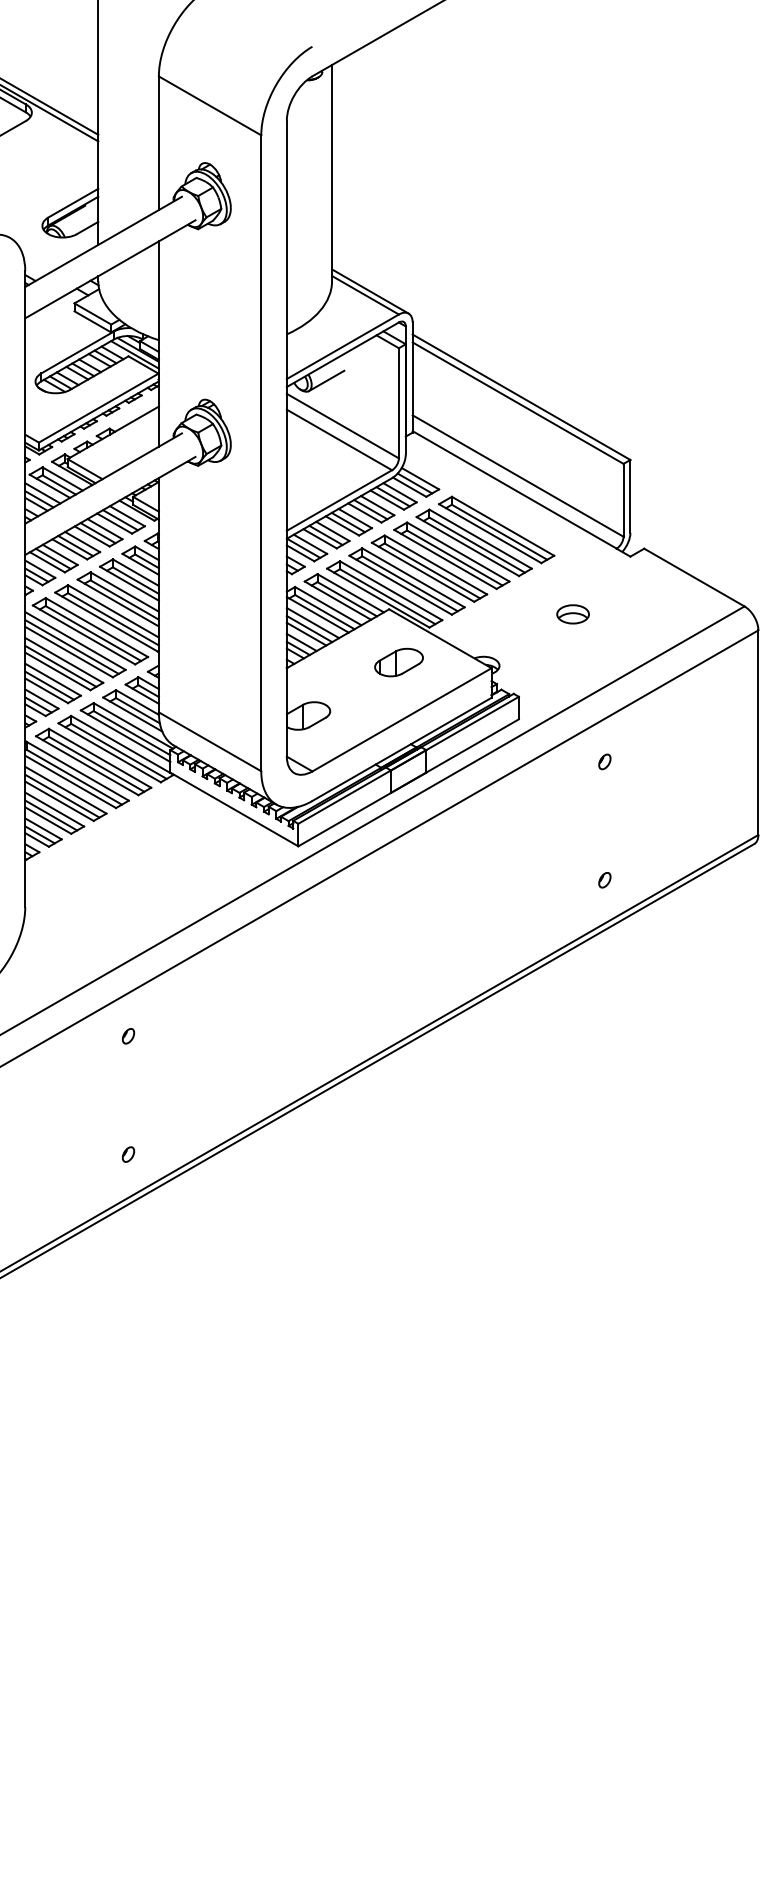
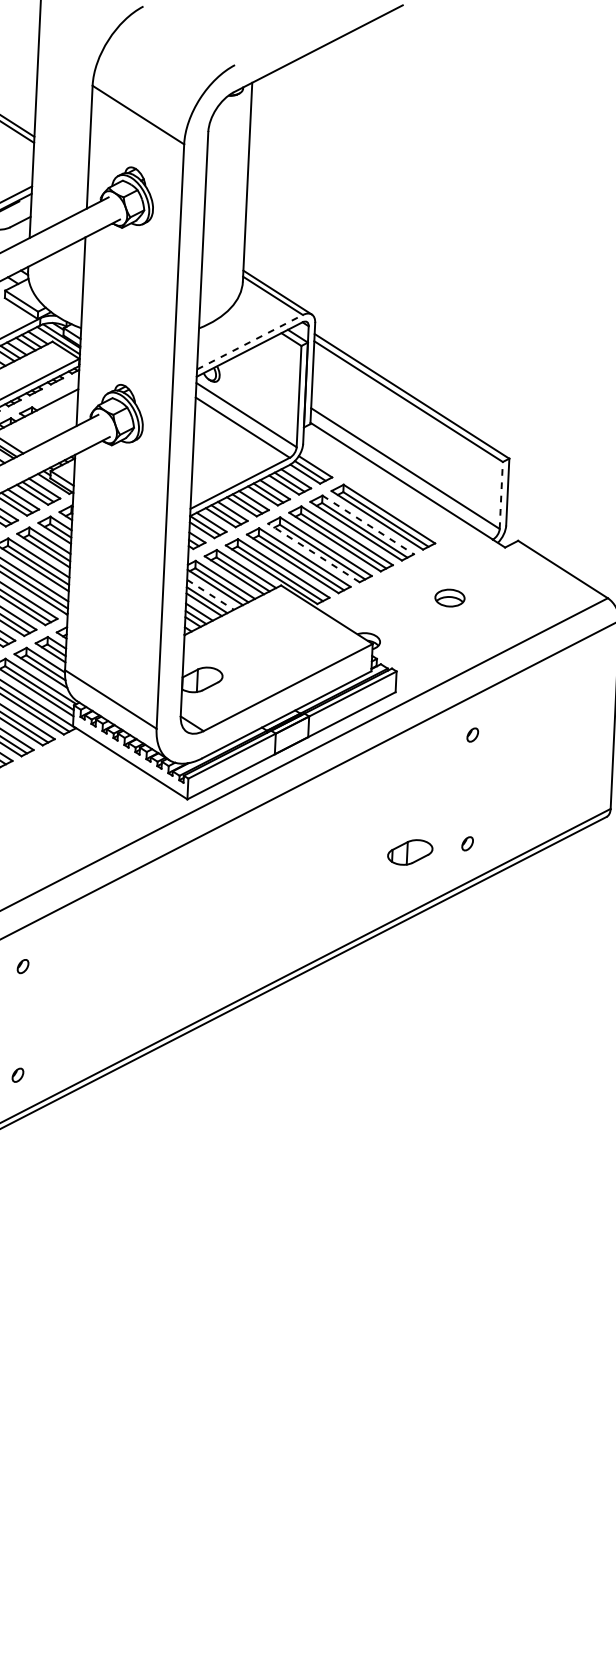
line: (342, 346) -> (249, 341), solid -> dashed
line: (326, 380) -> (233, 372), removed
line: (623, 499) -> (501, 494), solid -> dashed
line: (481, 539) -> (369, 525), solid -> dashed
line: (422, 572) -> (313, 553), solid -> dashed
line: (313, 623) -> (211, 595), solid -> dashed
part: (398, 662) -> (409, 852), moved

